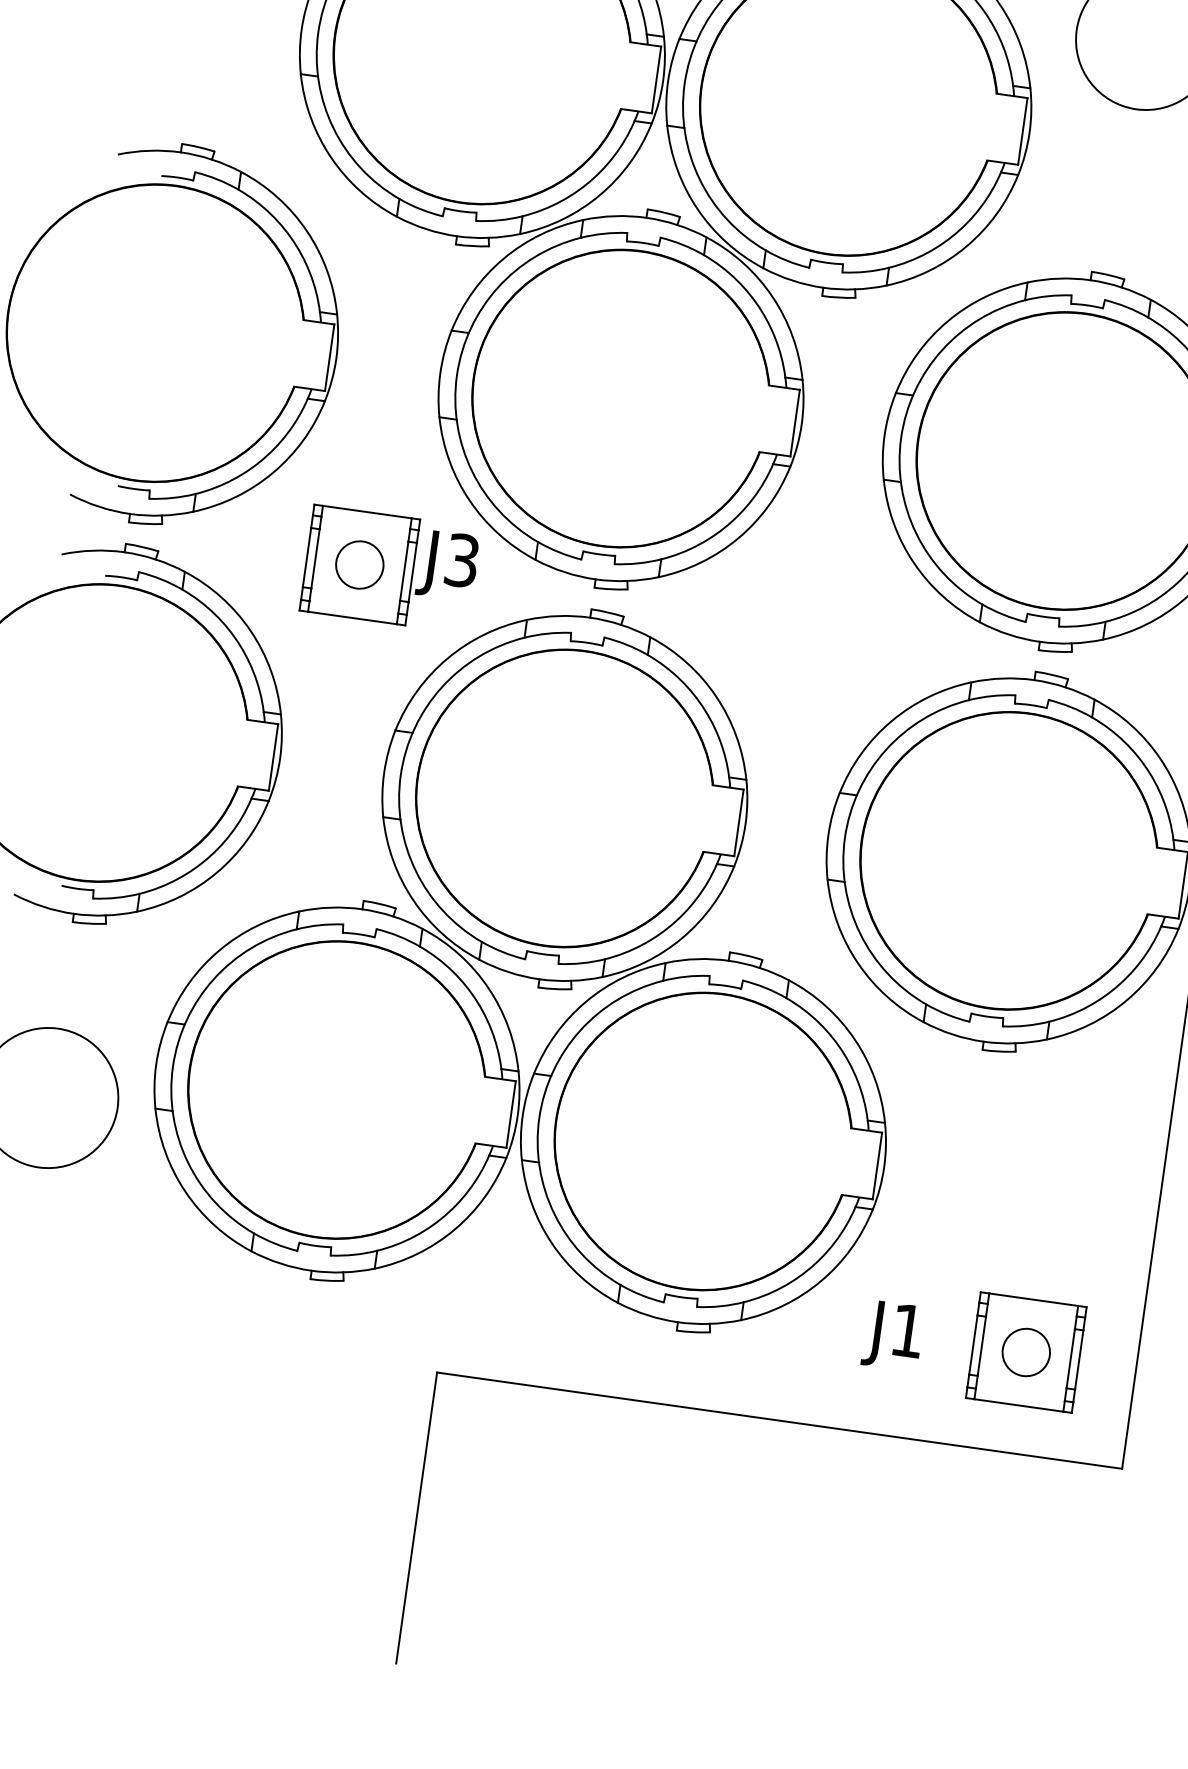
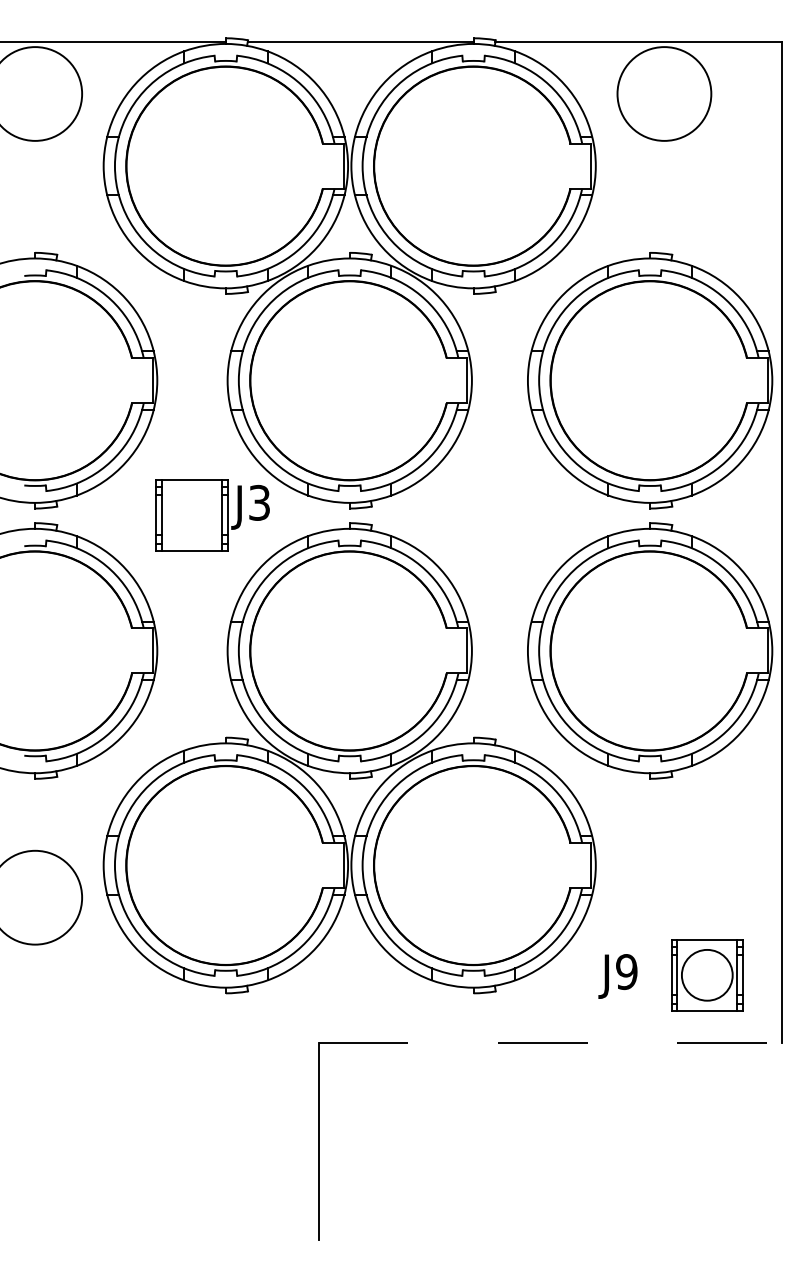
circle: (358, 565) -> (191, 515), removed
text: (907, 1331) -> (626, 972), J1 -> J9
circle: (1026, 1352) -> (707, 975), size x1.6
line: (780, 1420) -> (550, 1043), solid -> dashed

